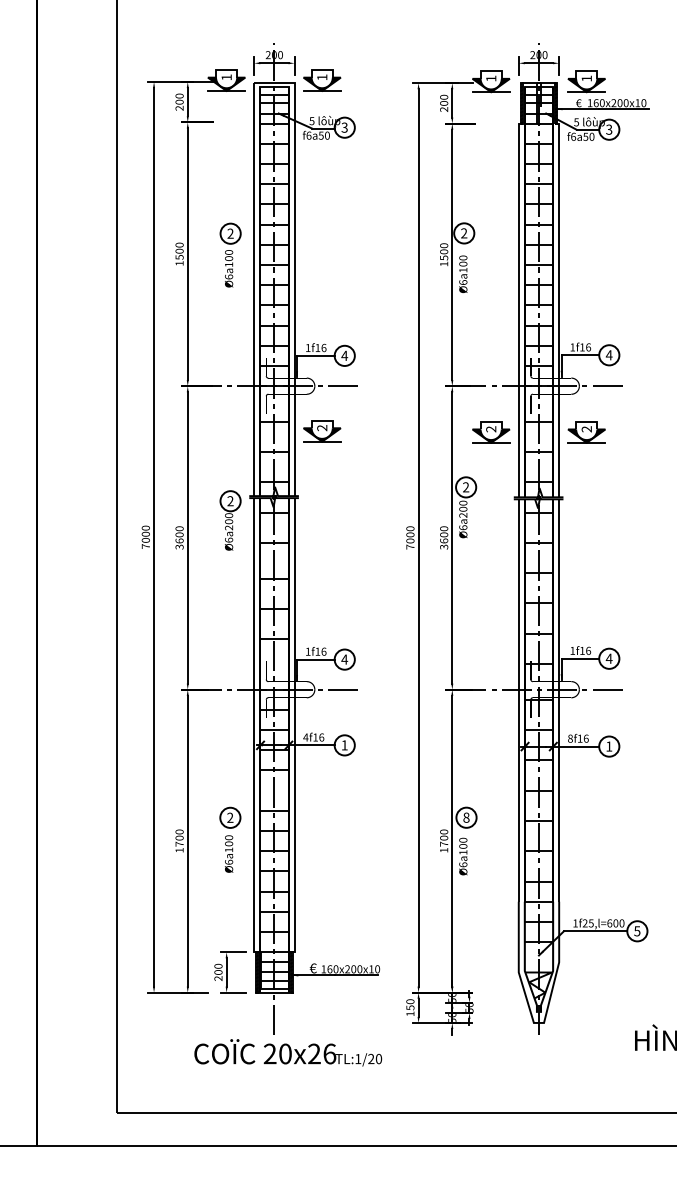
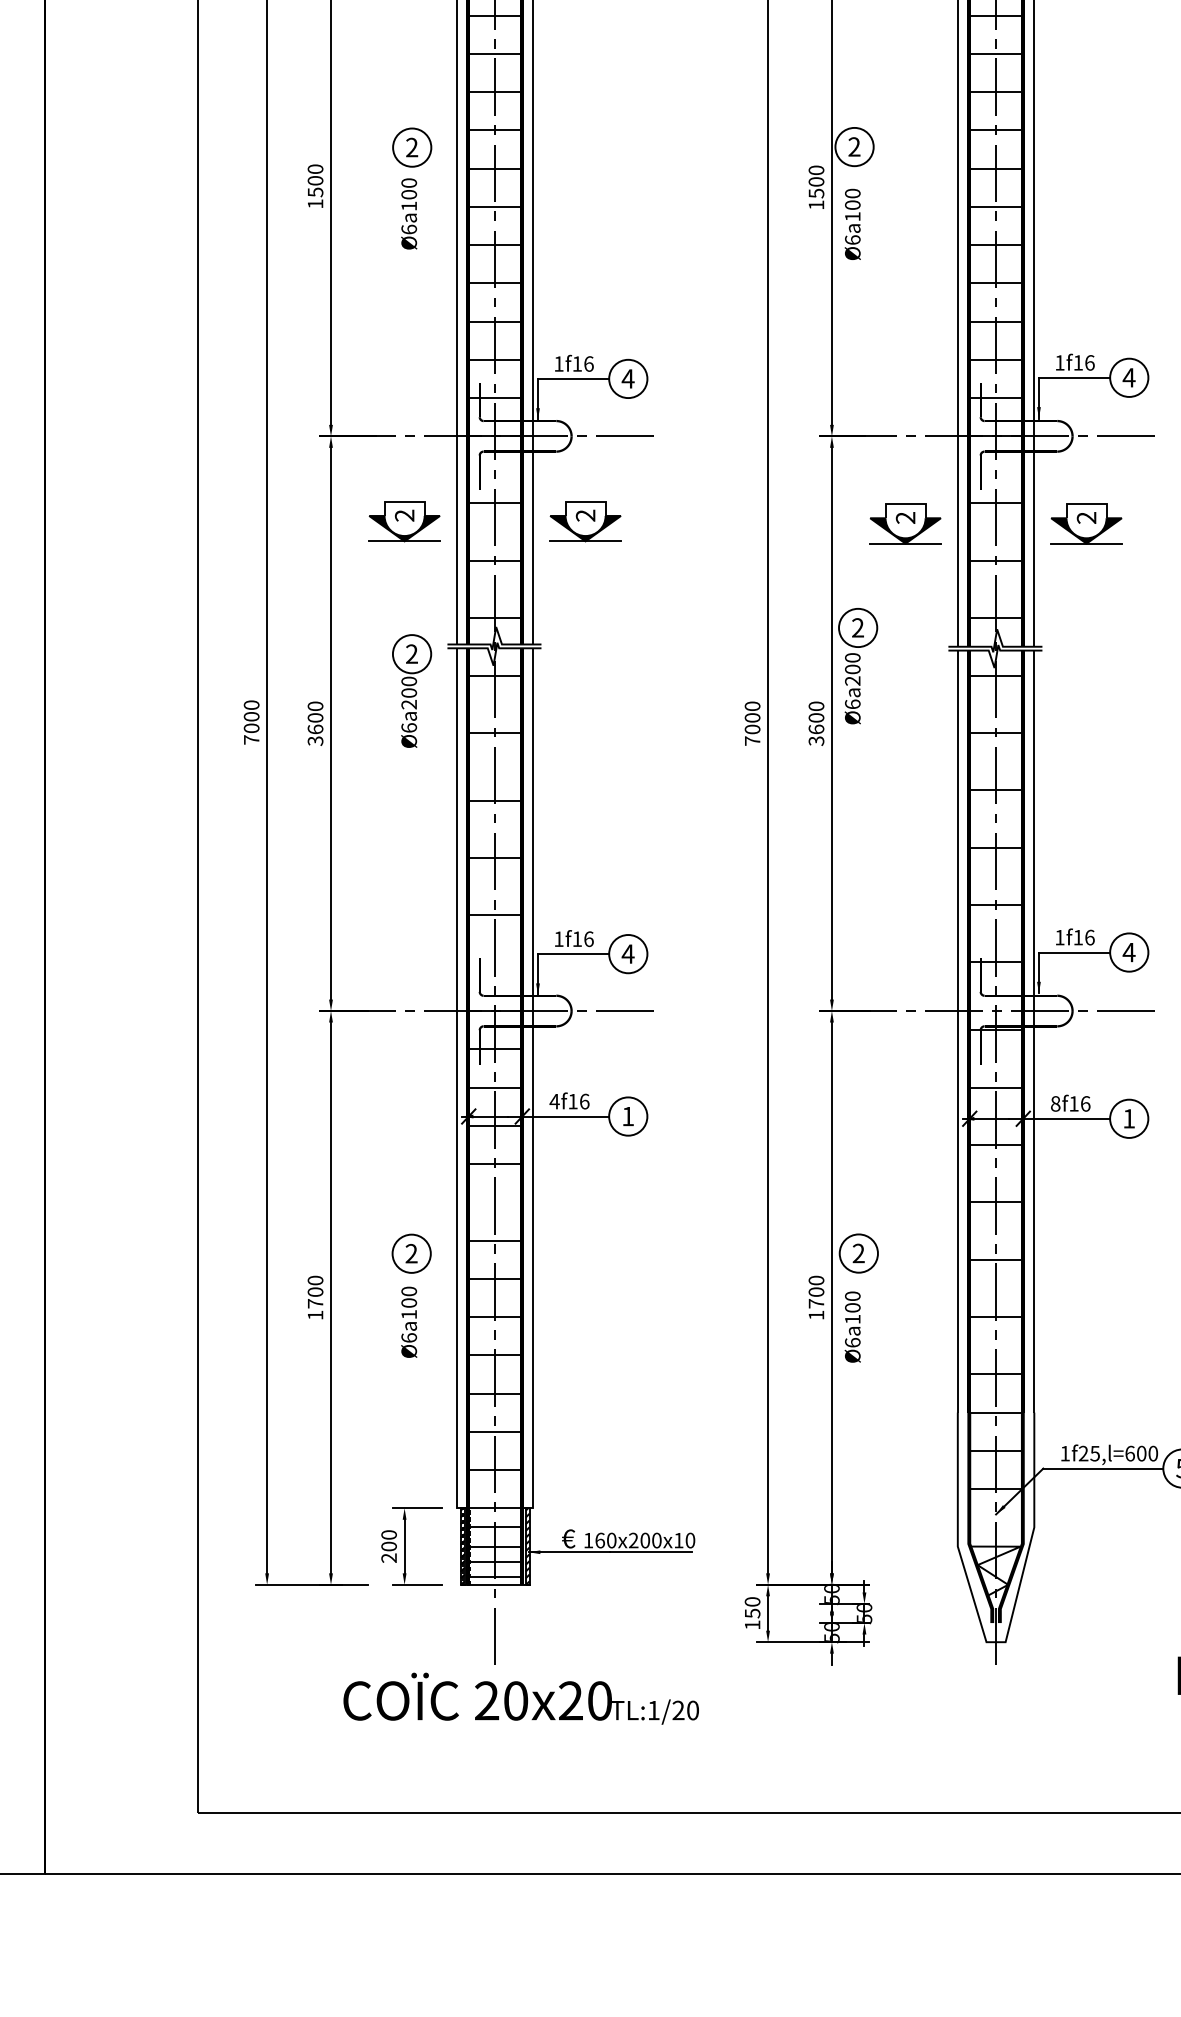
part: (226, 431) -> (404, 522), added
text: (466, 817) -> (858, 1253), 8 -> 2
text: (329, 1053) -> (599, 1700), 20x26 -> 20x20

